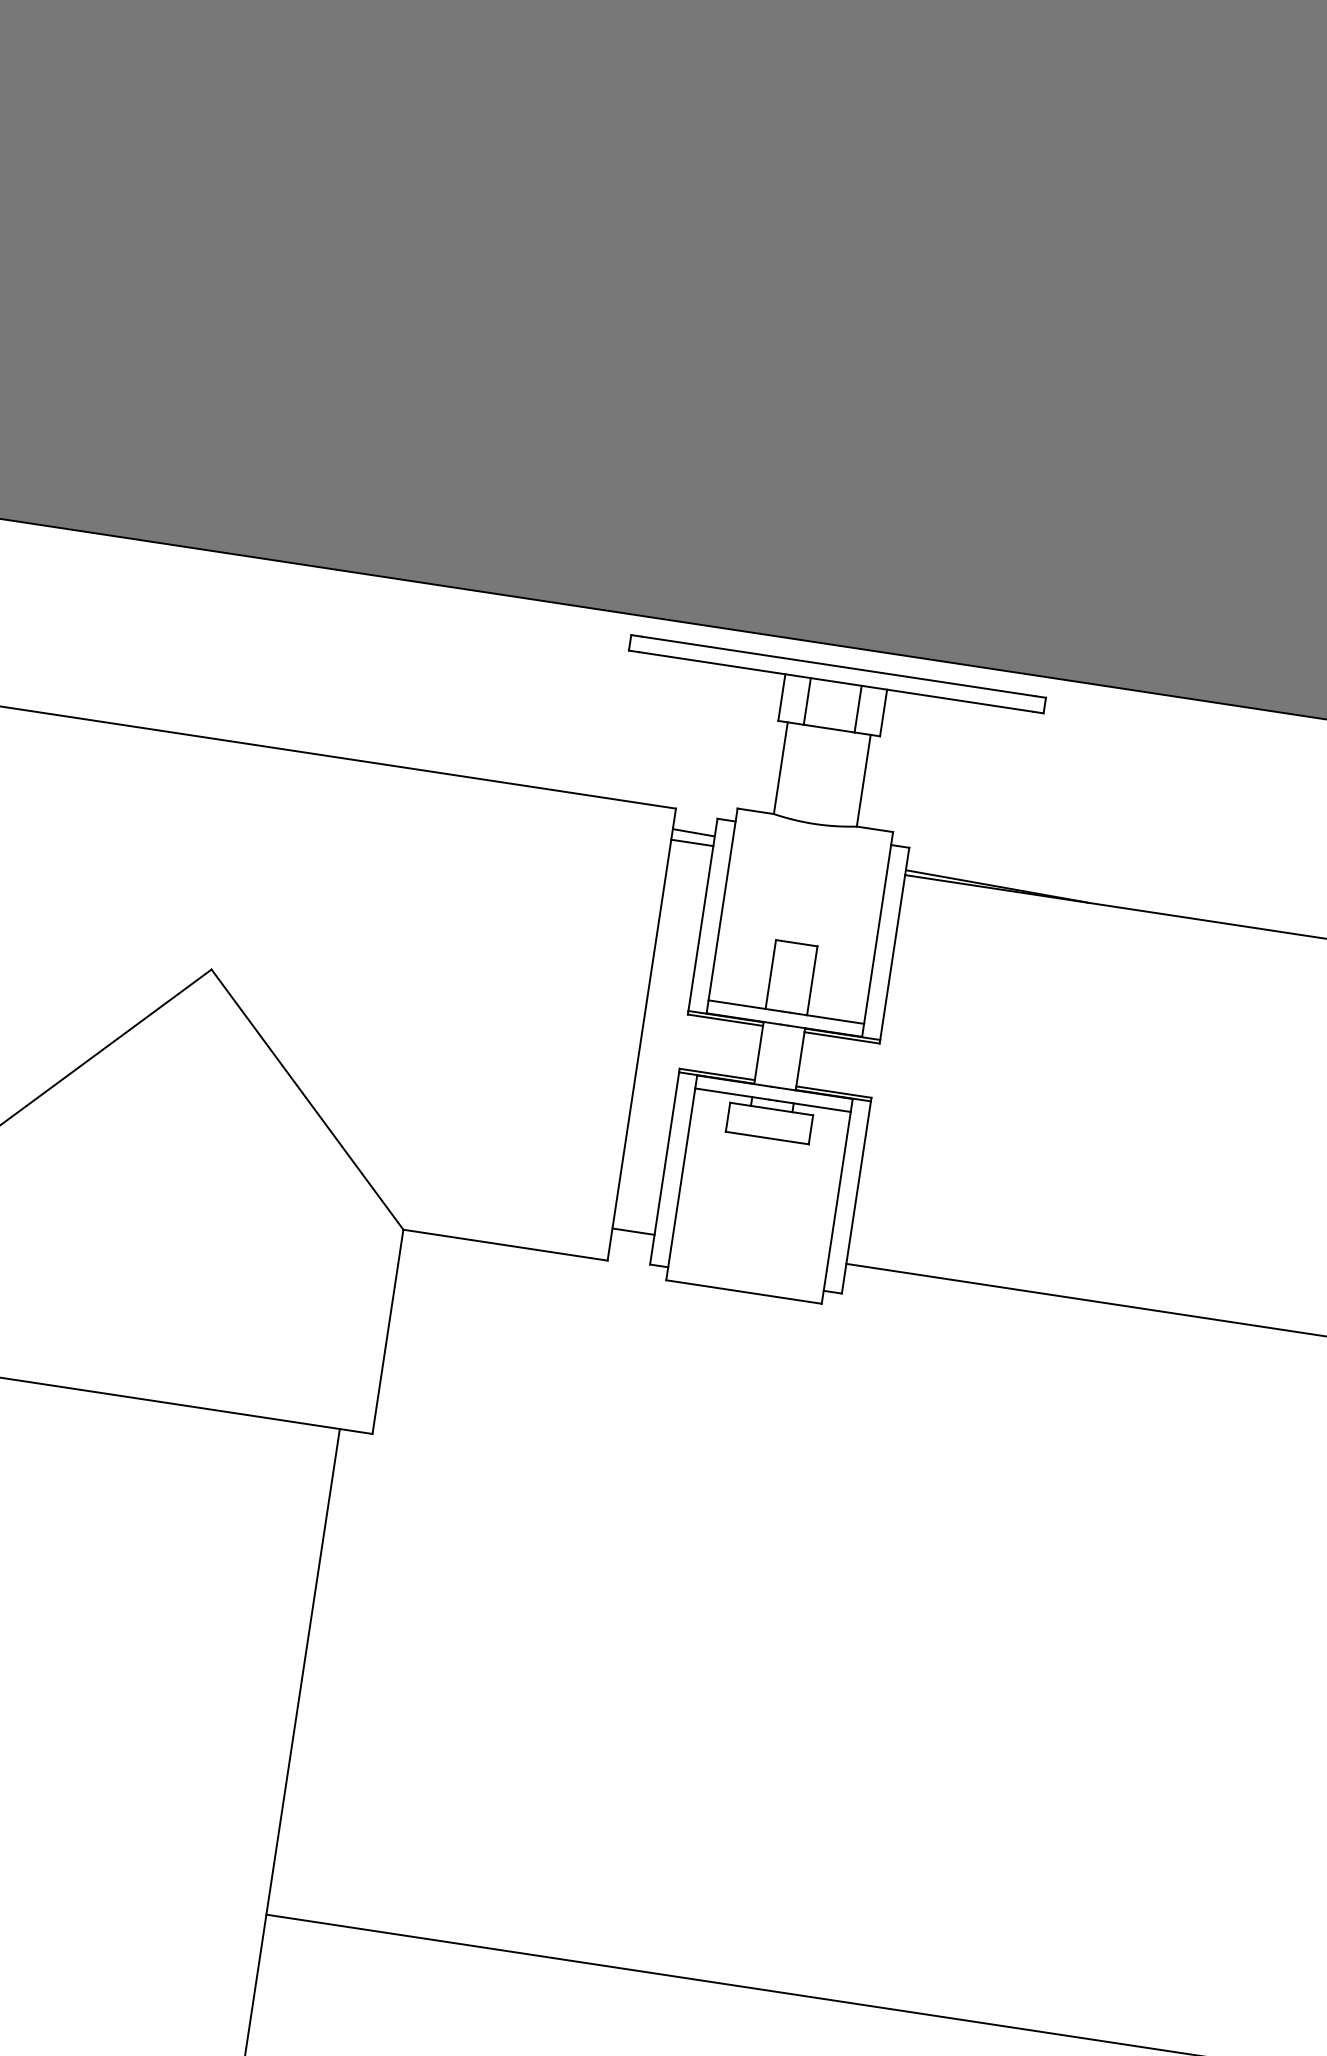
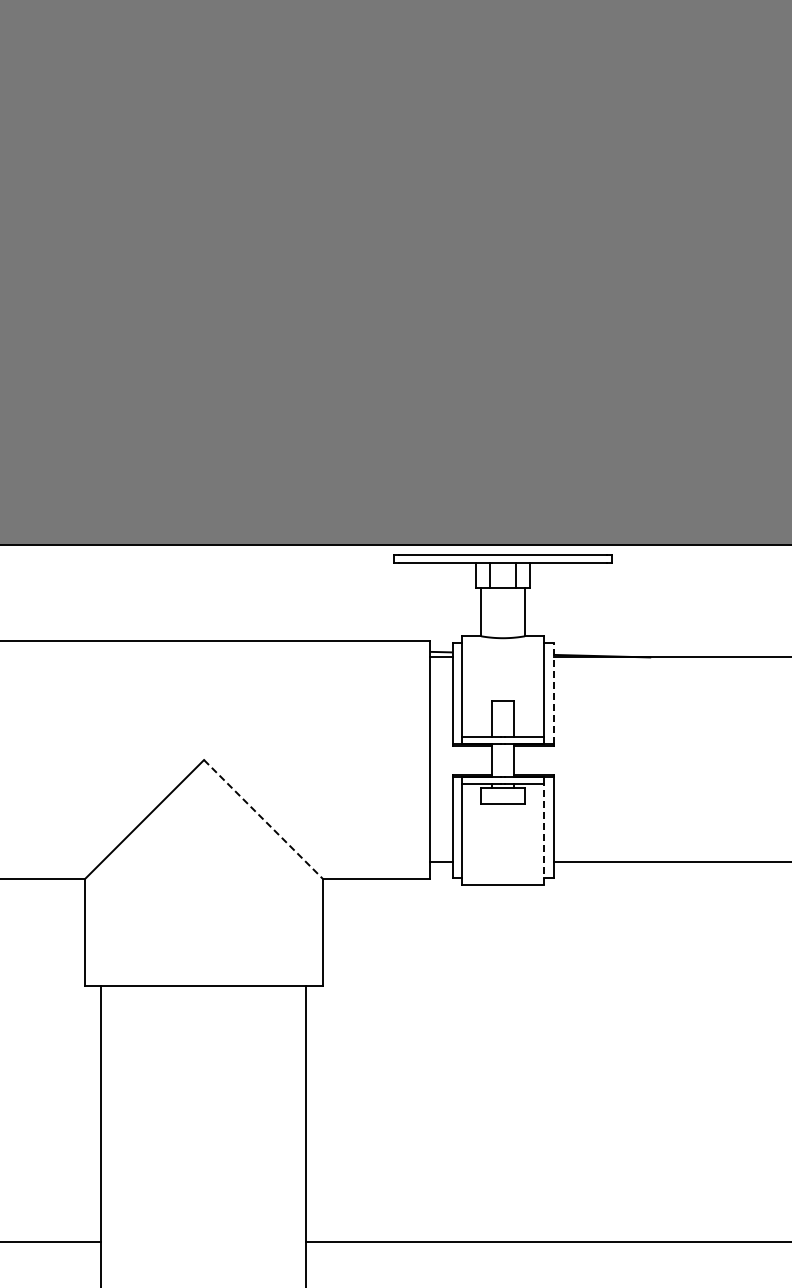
line: (894, 943) -> (553, 693), solid -> dashed
line: (307, 1099) -> (263, 819), solid -> dashed
line: (837, 1206) -> (544, 833), solid -> dashed

